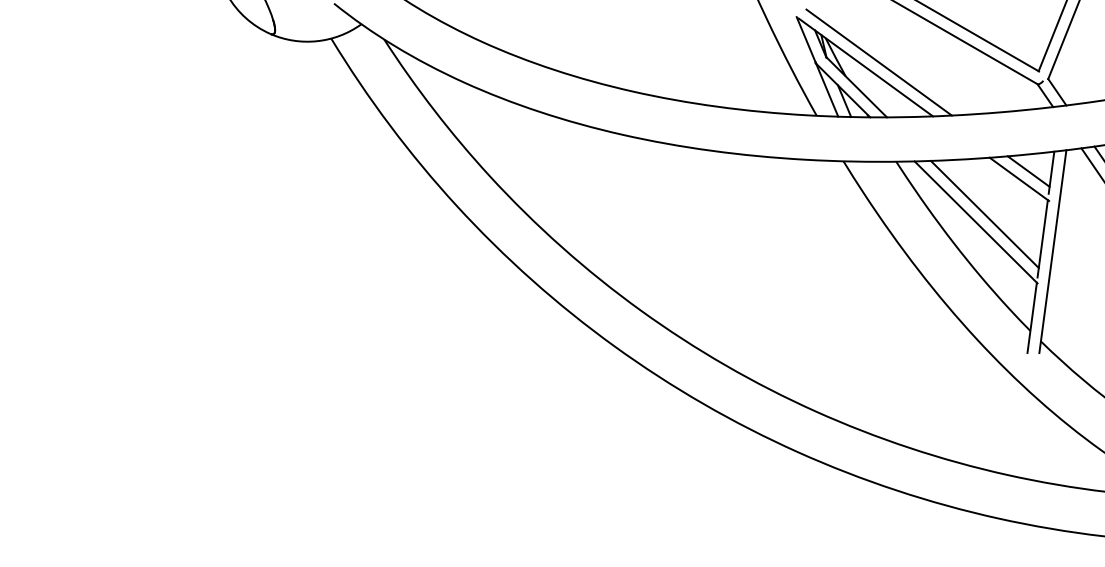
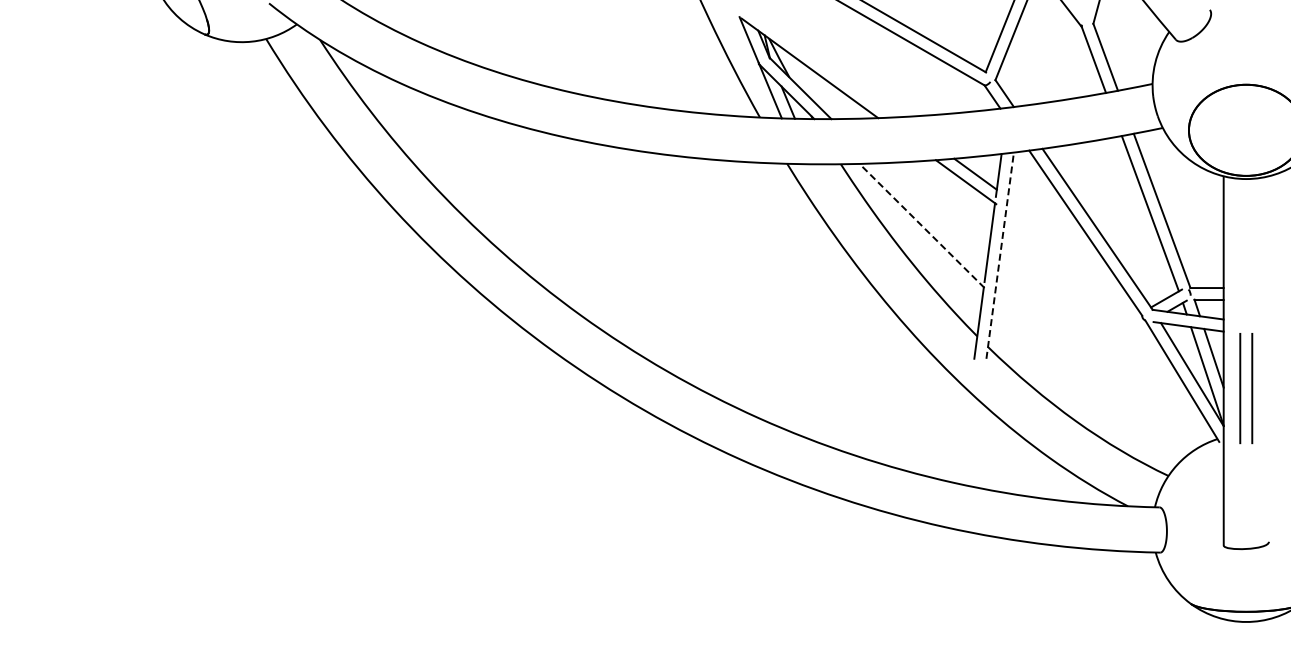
line: (879, 62) -> (823, 63), removed
line: (984, 214) -> (930, 217), removed
line: (975, 221) -> (921, 225), solid -> dashed
line: (1053, 251) -> (1000, 255), solid -> dashed

